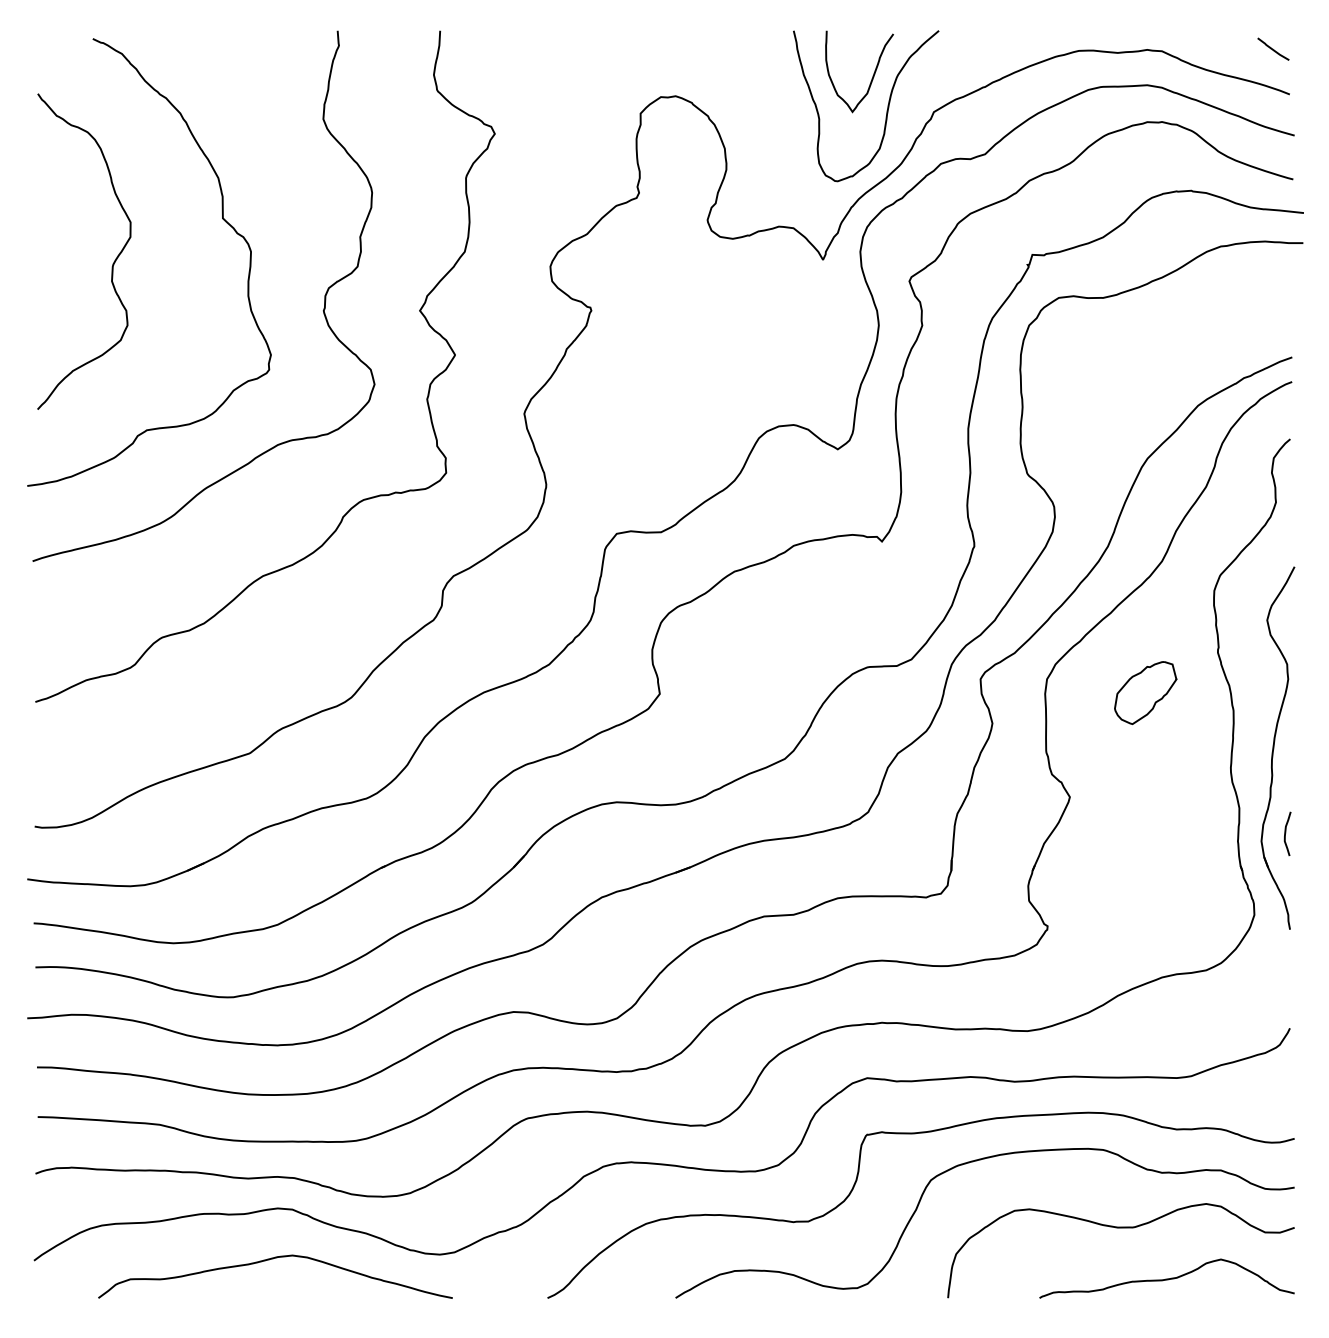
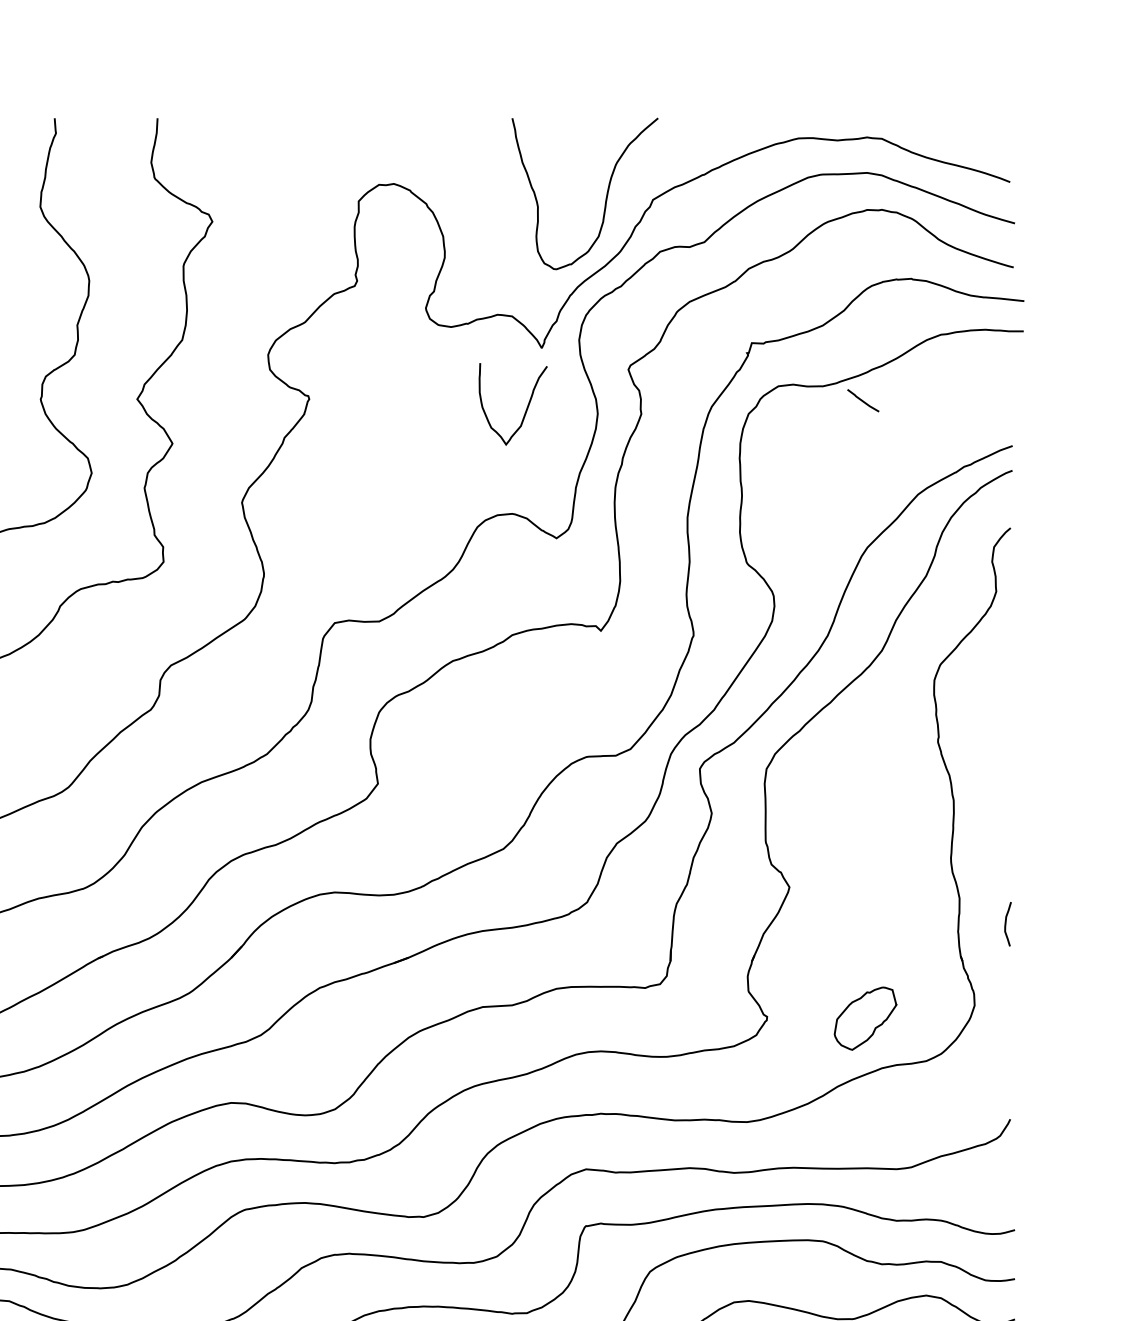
line: (1272, 48) -> (862, 399), moved
curve: (872, 75) -> (526, 407), moved
part: (1145, 692) -> (865, 1018), moved
part: (1277, 747) -> (997, 837), removed

